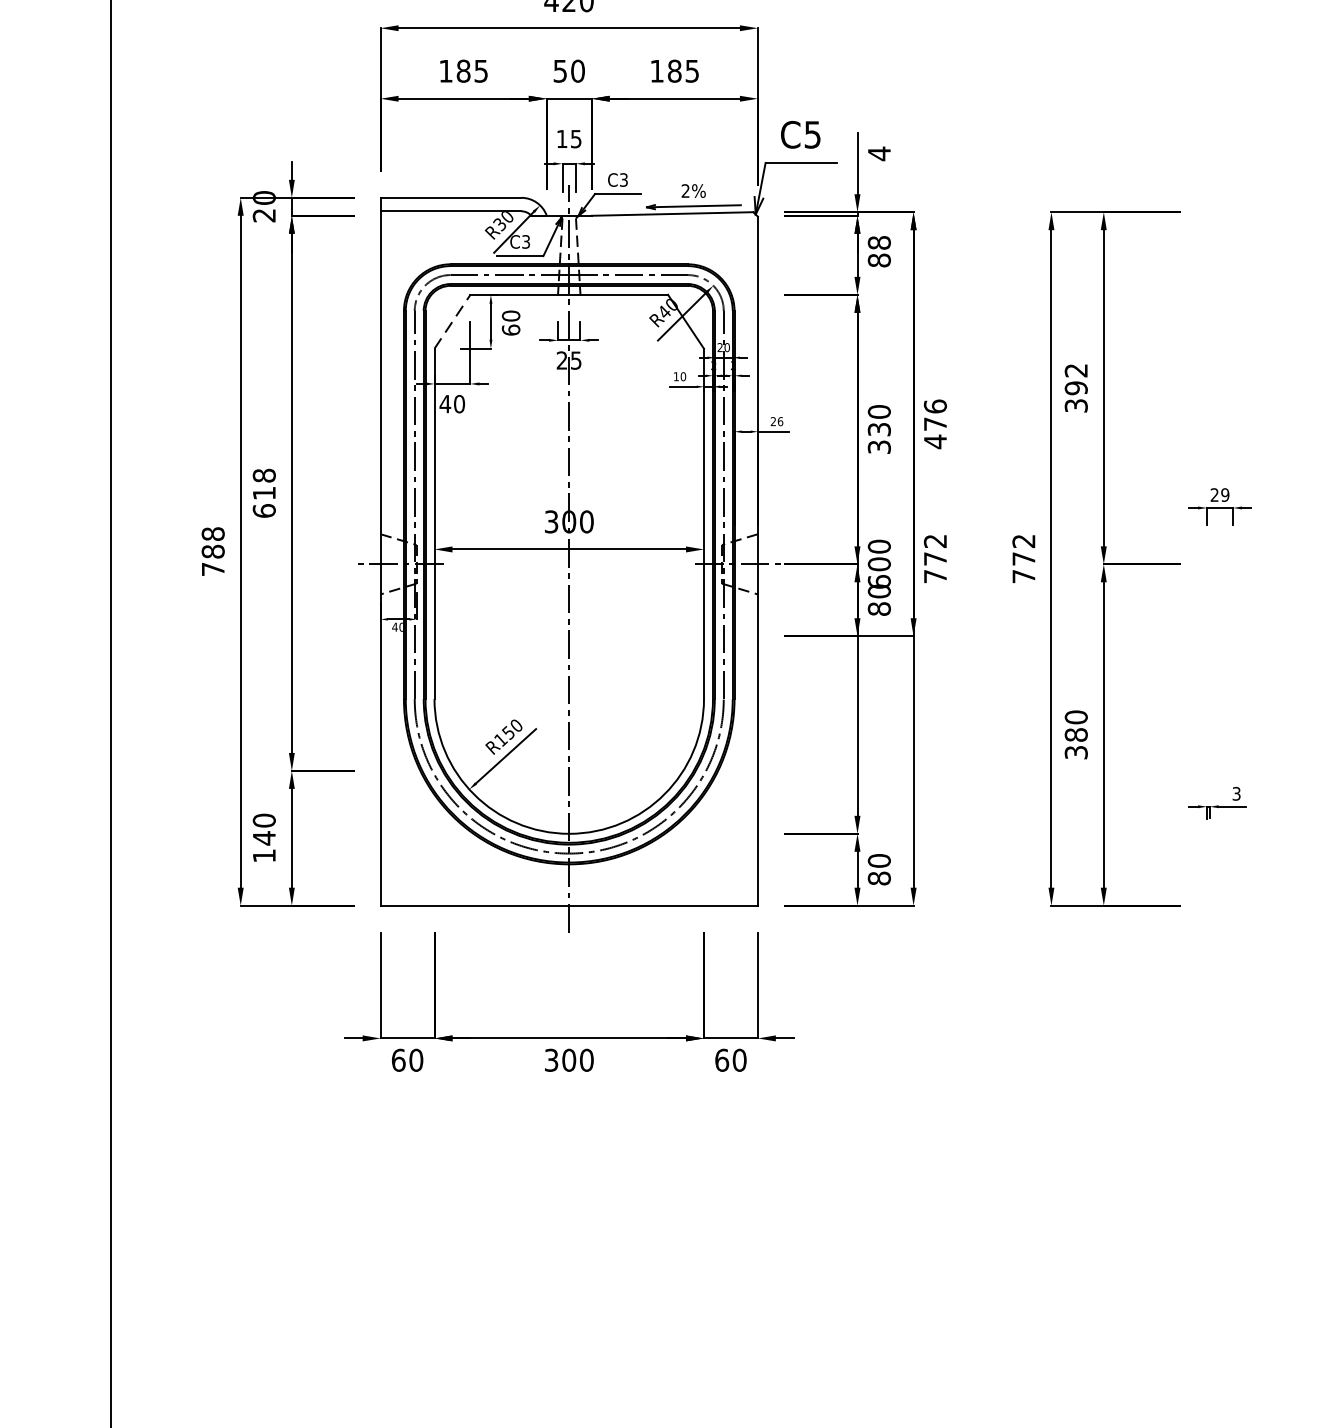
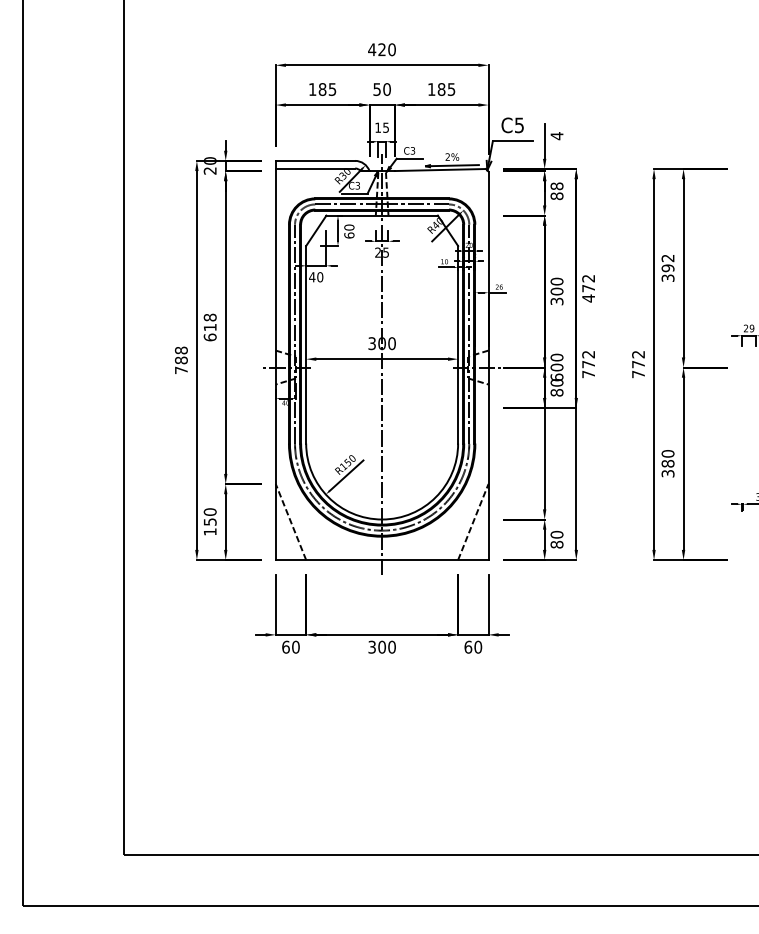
line: (452, 321) -> (316, 230), dashed -> solid
text: (935, 406) -> (588, 278), 476 -> 472
text: (878, 429) -> (556, 291), 330 -> 300
text: (264, 839) -> (210, 522), 140 -> 150
line: (406, 839) -> (290, 522), added
line: (731, 839) -> (473, 522), added

